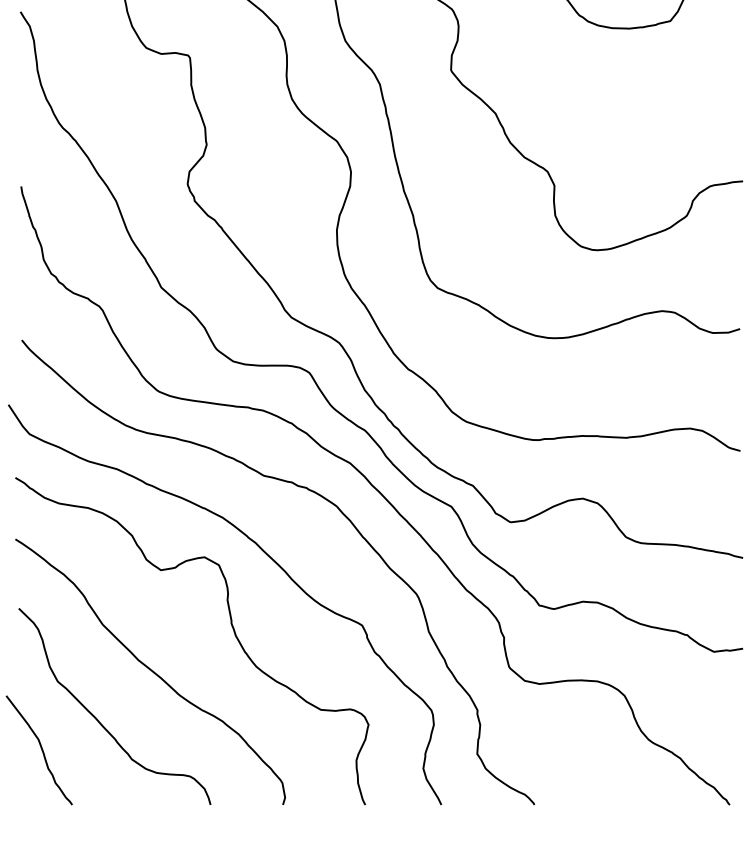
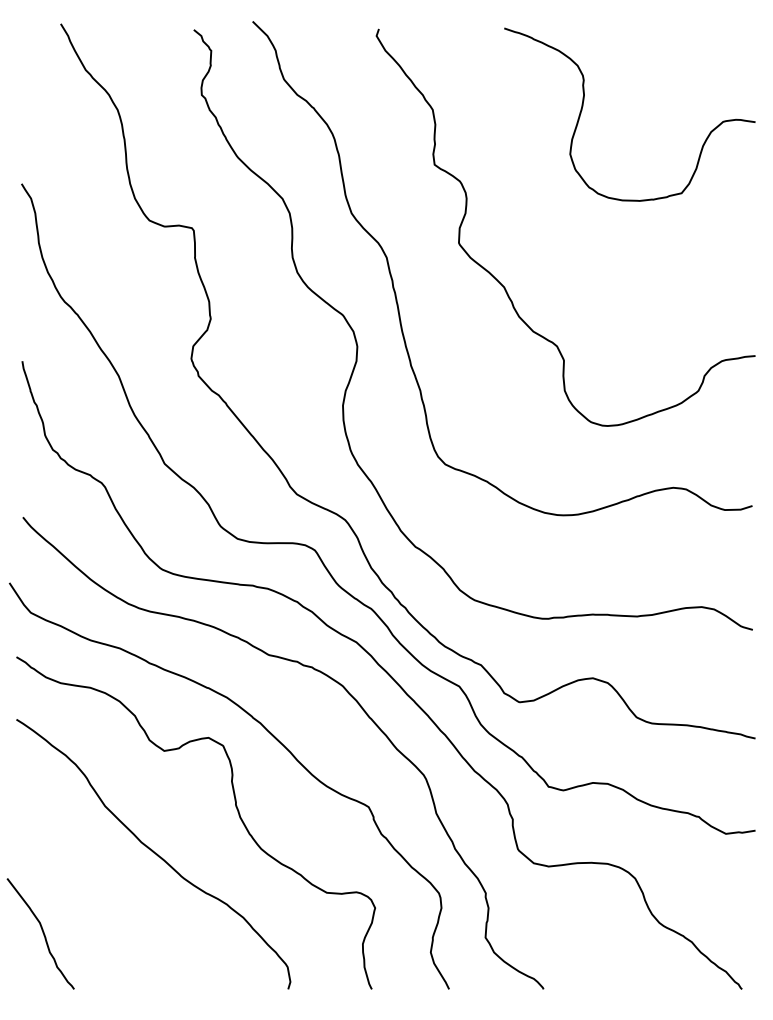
curve: (100, 721) -> (102, 904), removed

